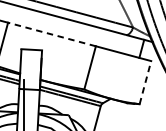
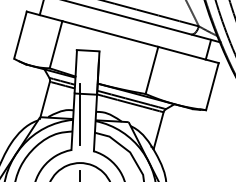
line: (52, 34) -> (110, 34), dashed -> solid
line: (145, 82) -> (212, 86), dashed -> solid

